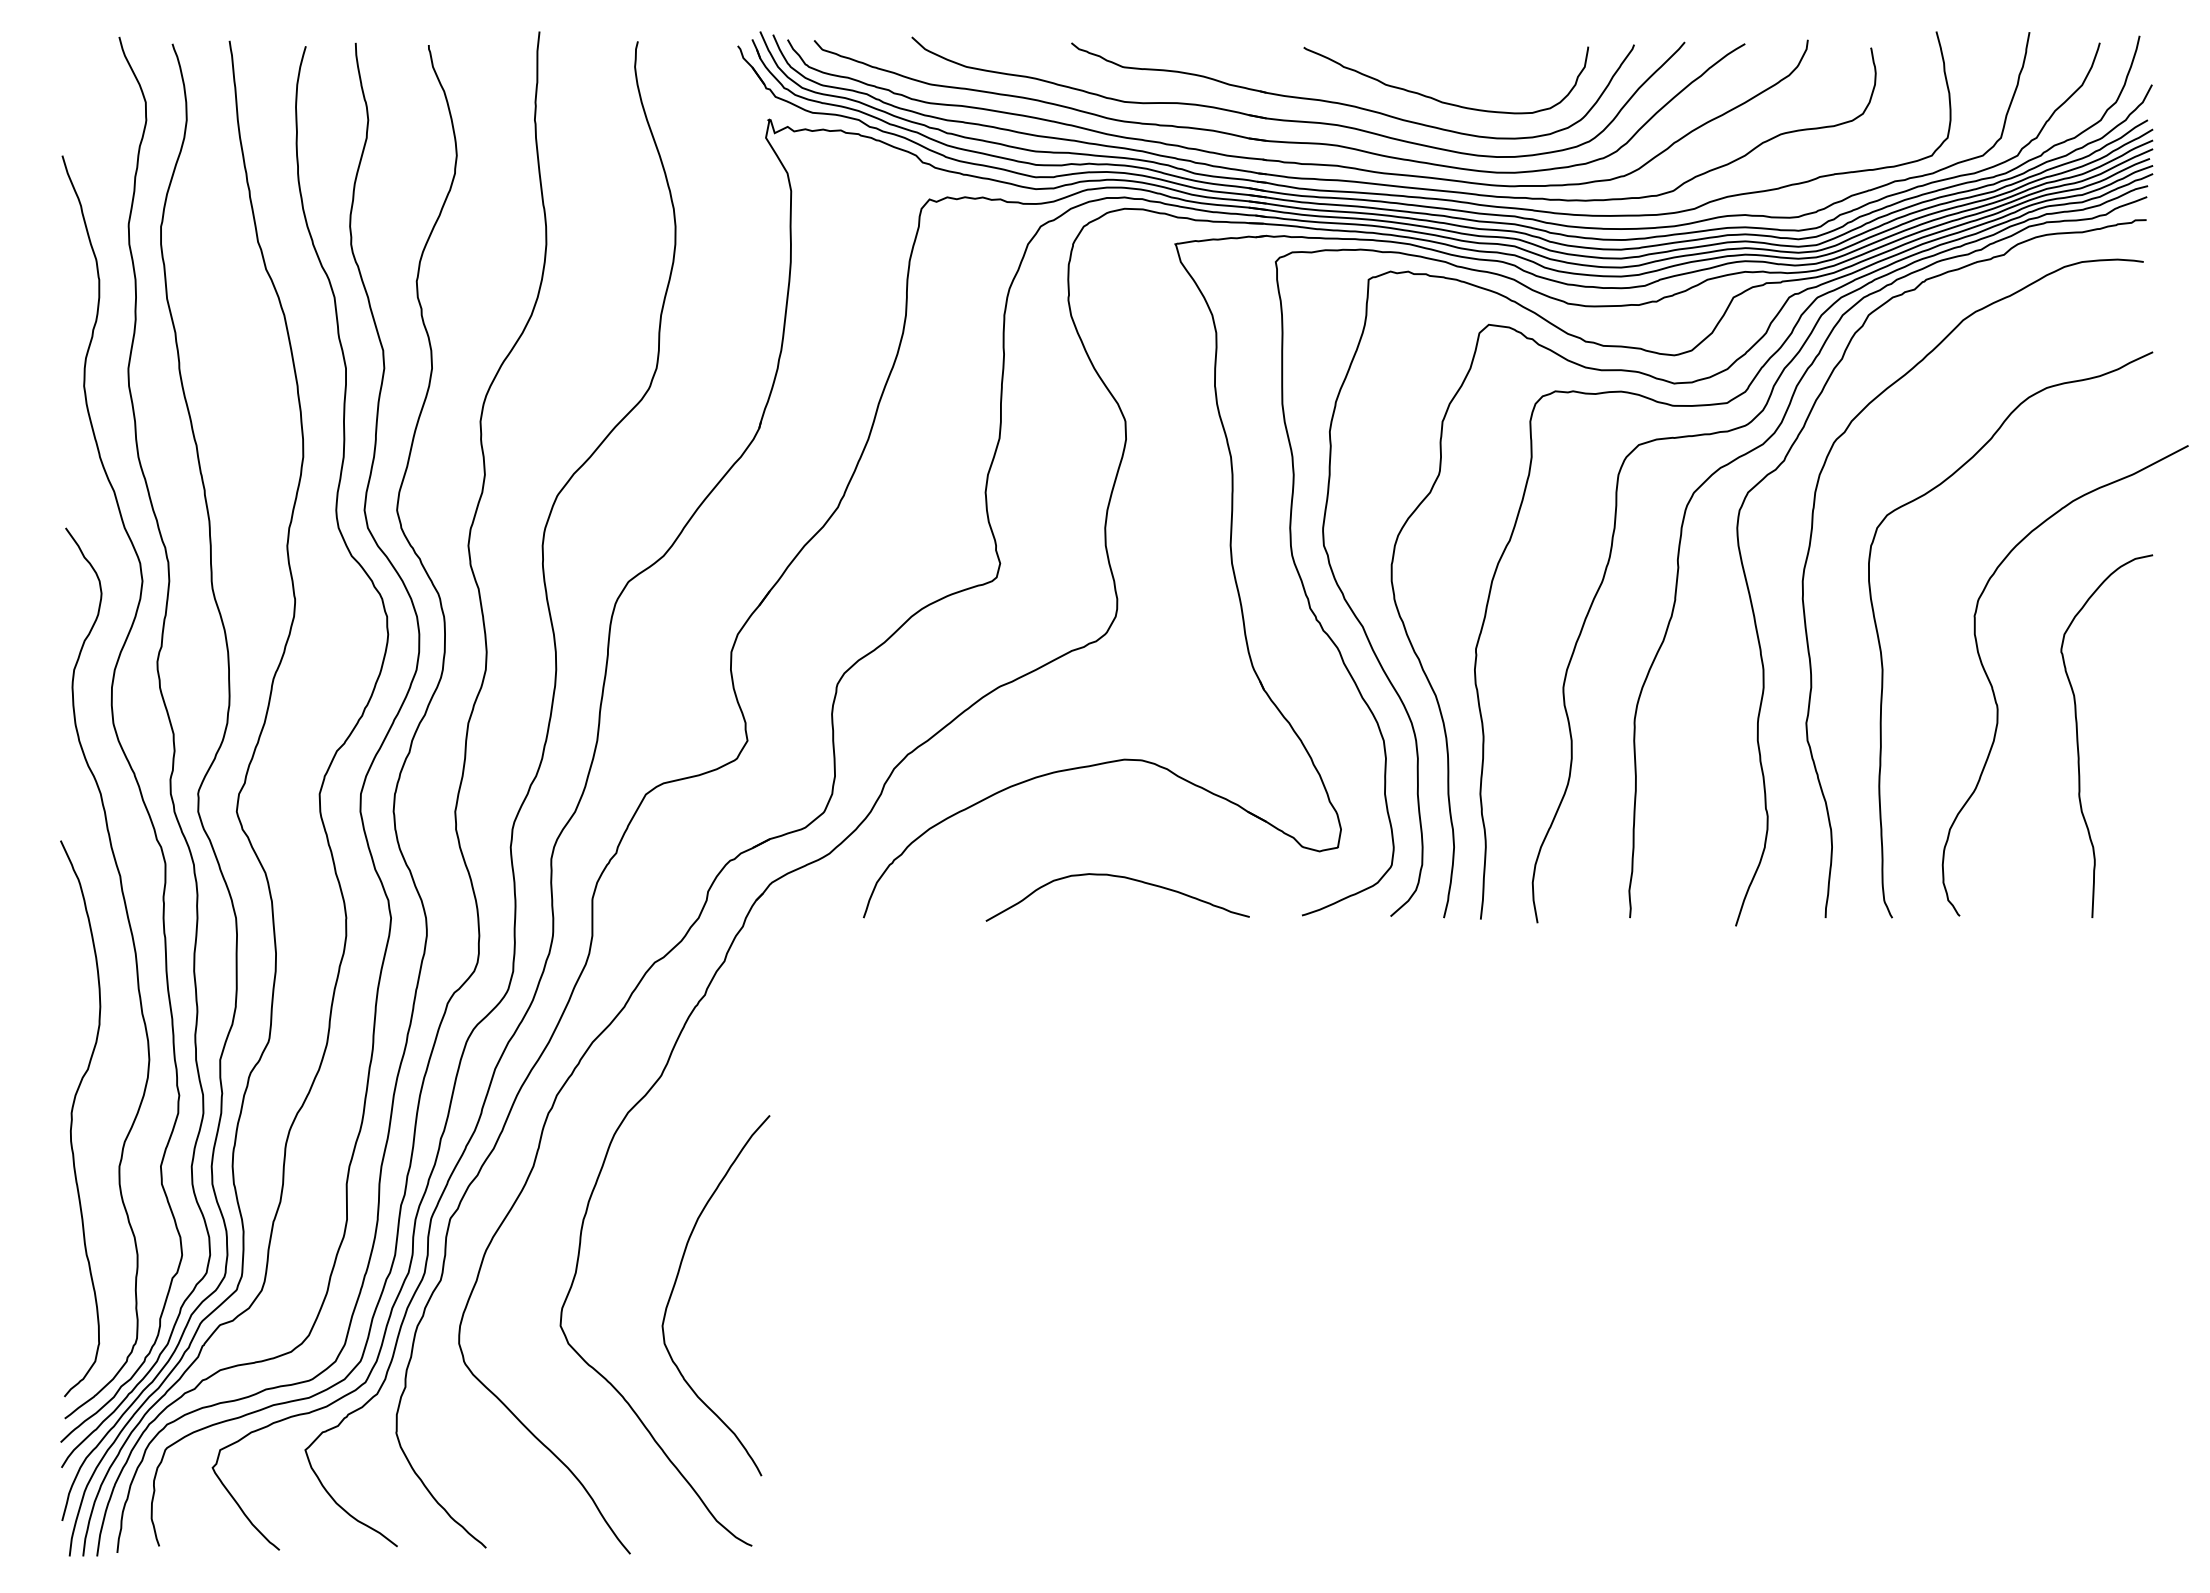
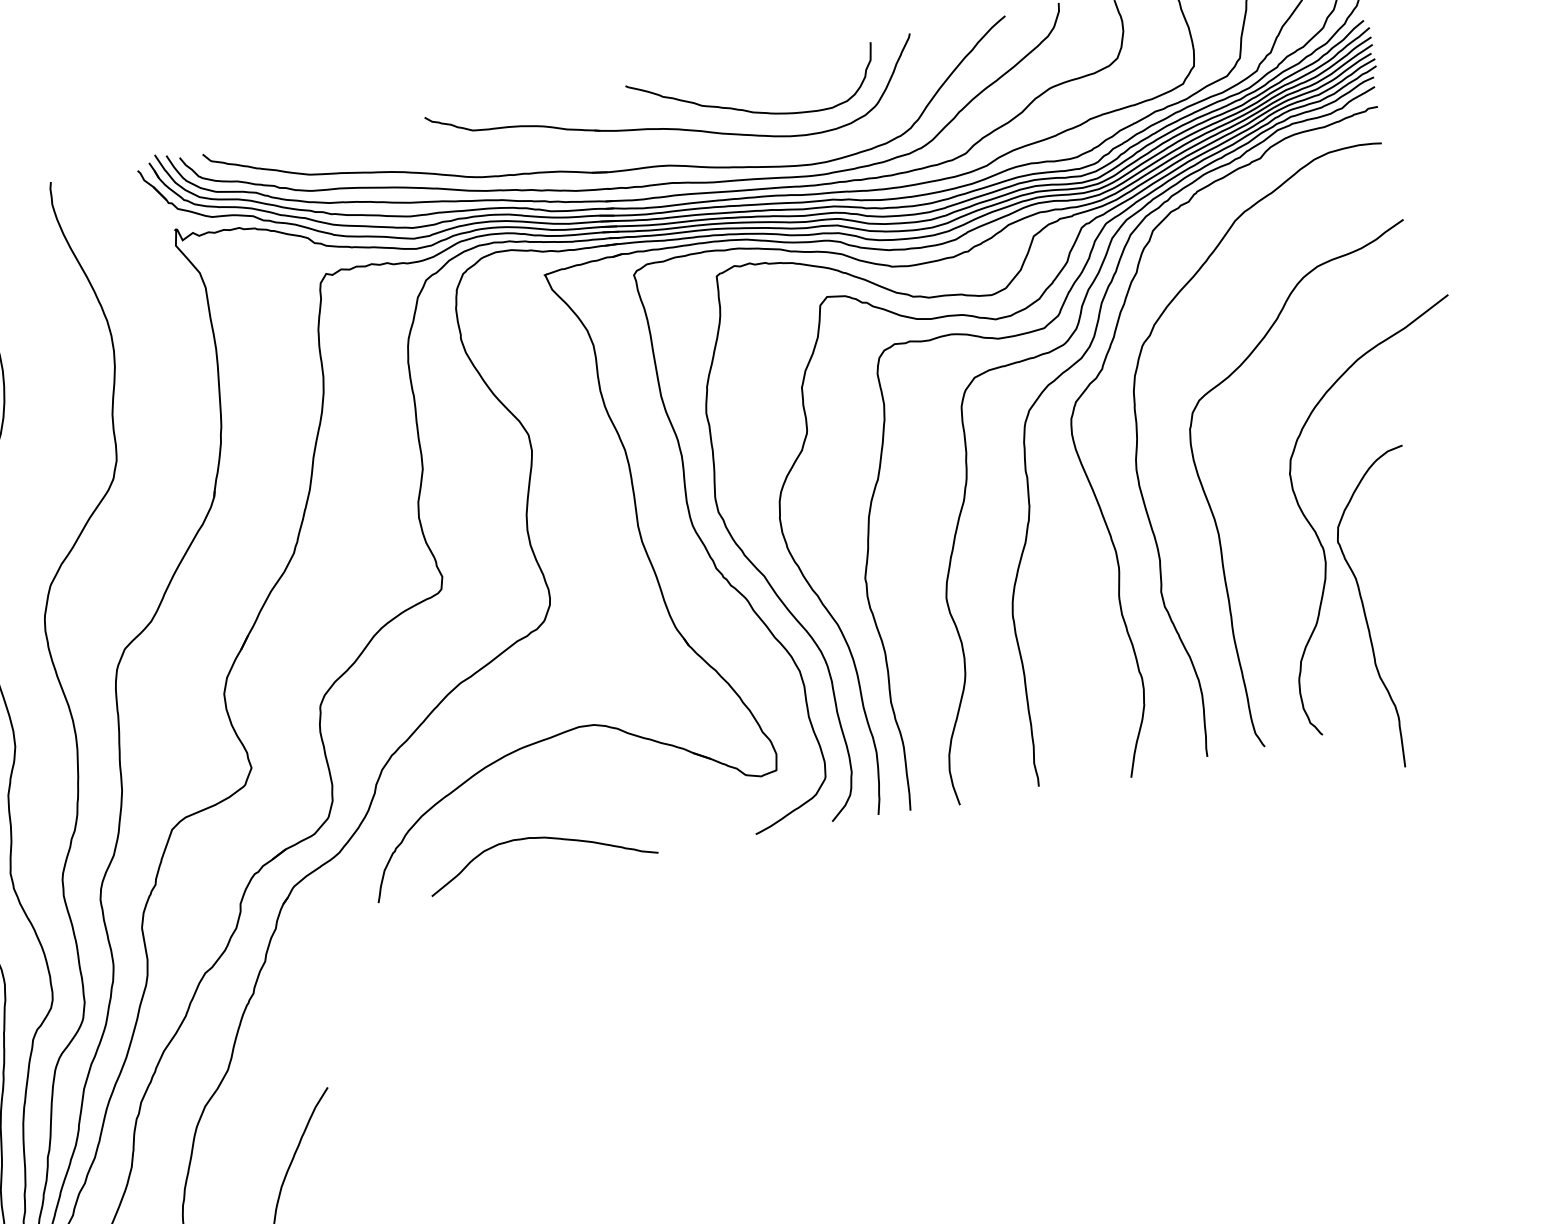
part: (1298, 120) -> (632, 149), removed
curve: (2078, 736) -> (1365, 613), moved
curve: (1117, 877) -> (538, 838), moved

